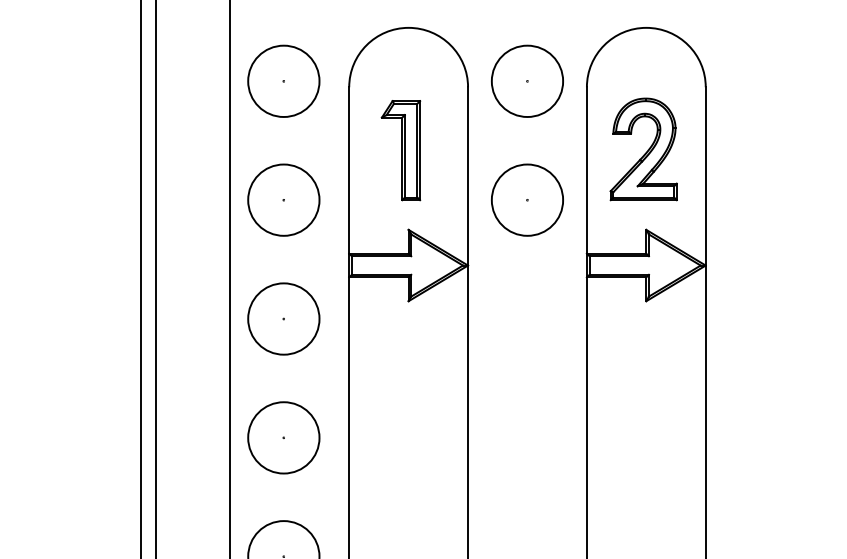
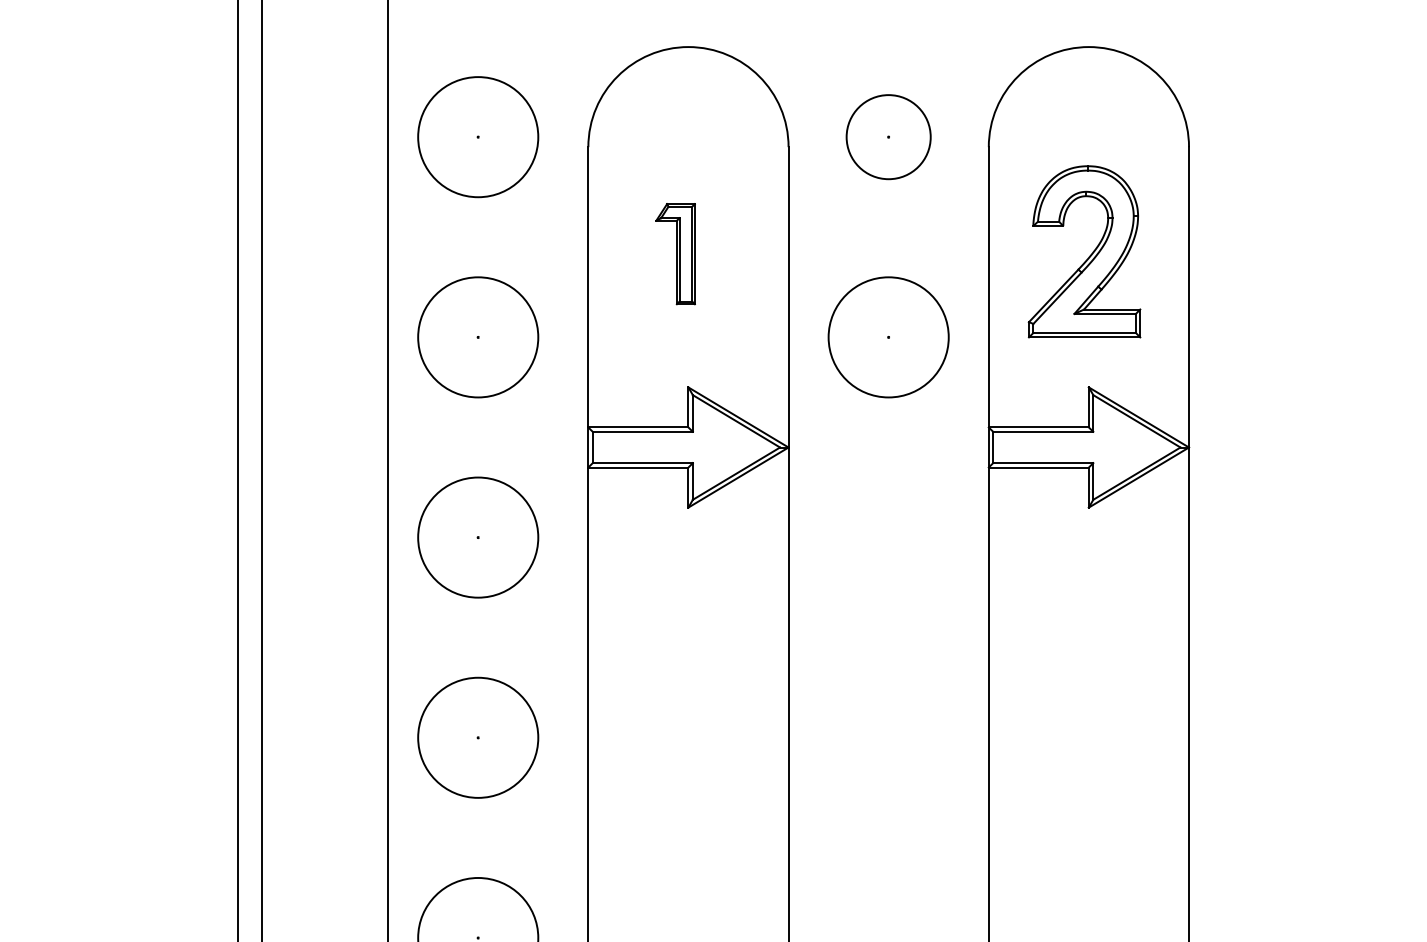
circle: (527, 81) -> (888, 137), size x0.7
part: (400, 150) -> (674, 253), size x0.6

